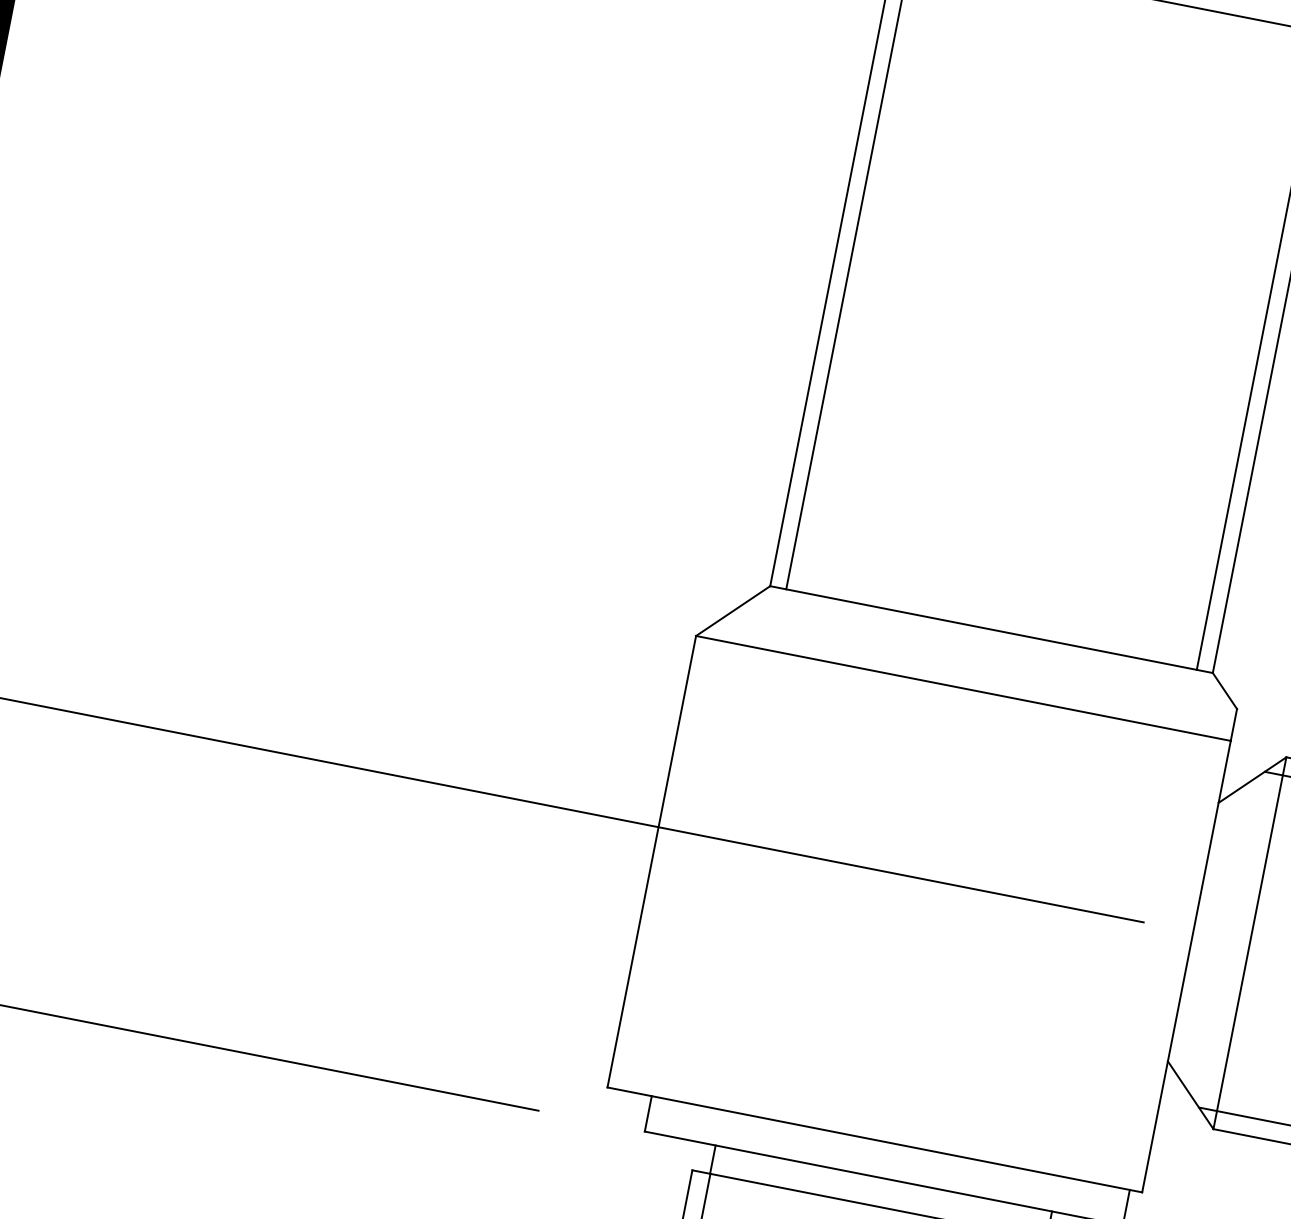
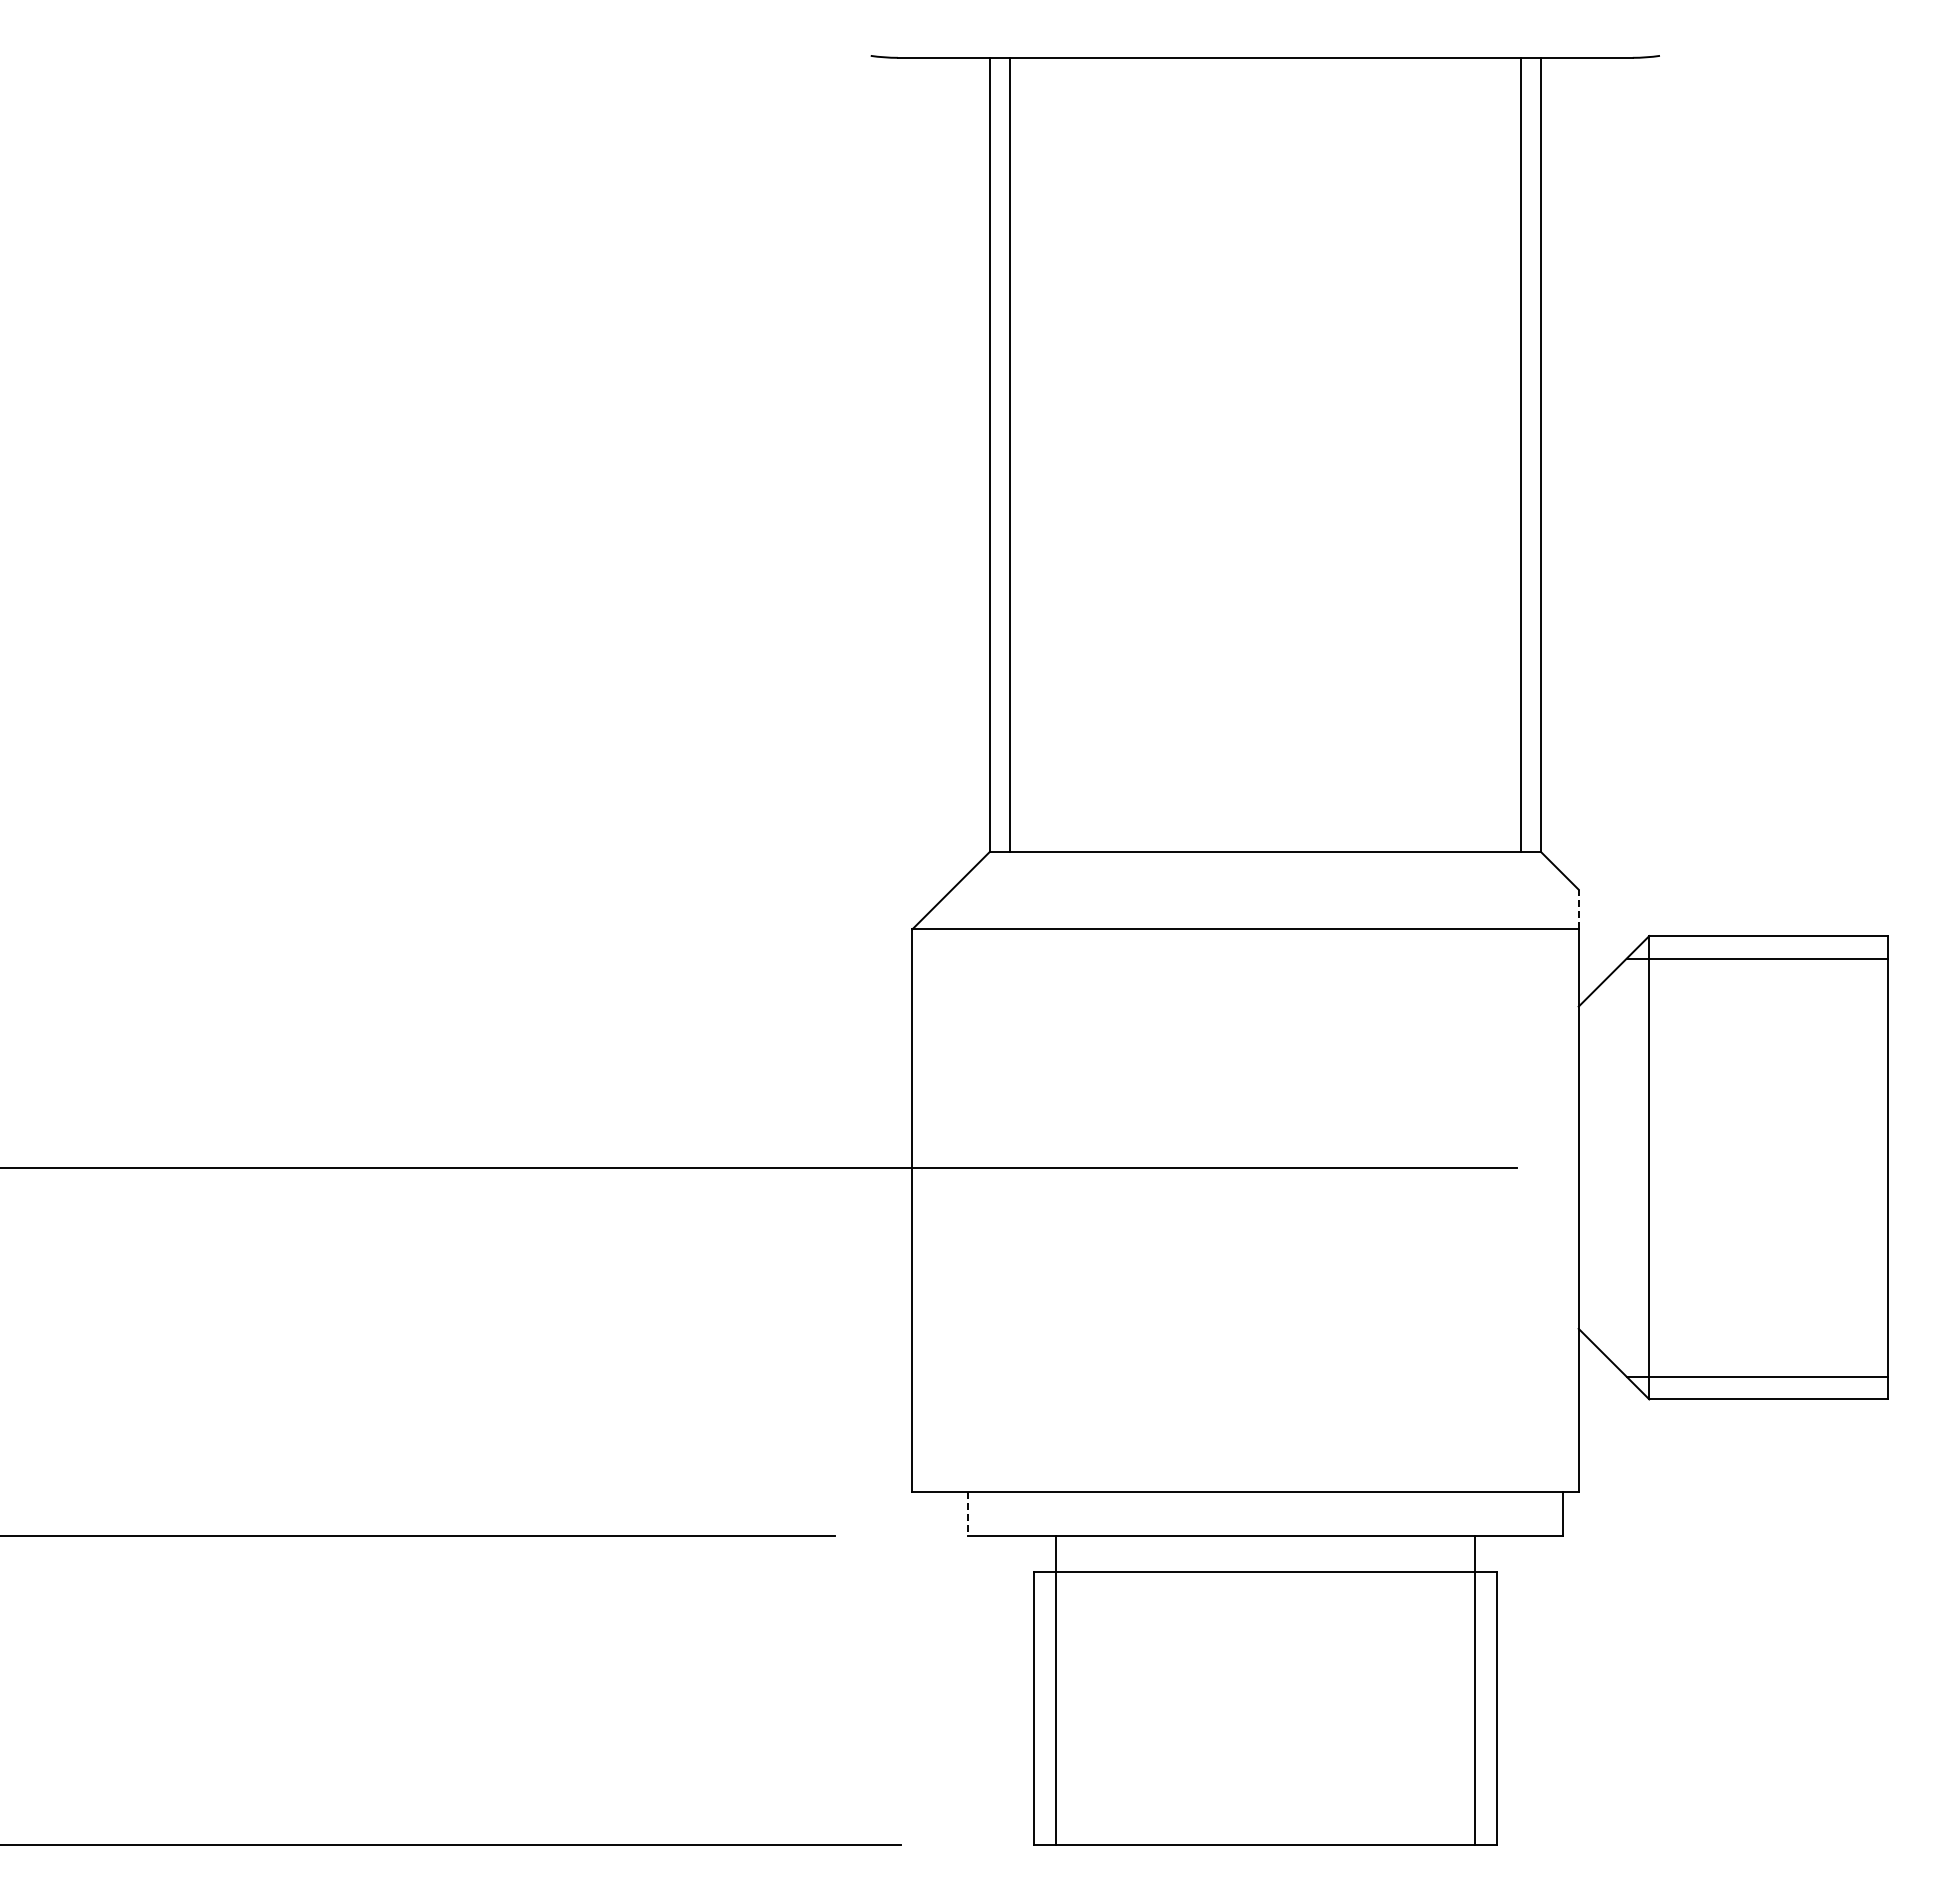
line: (1233, 724) -> (1578, 909), solid -> dashed
line: (648, 1114) -> (967, 1514), solid -> dashed

